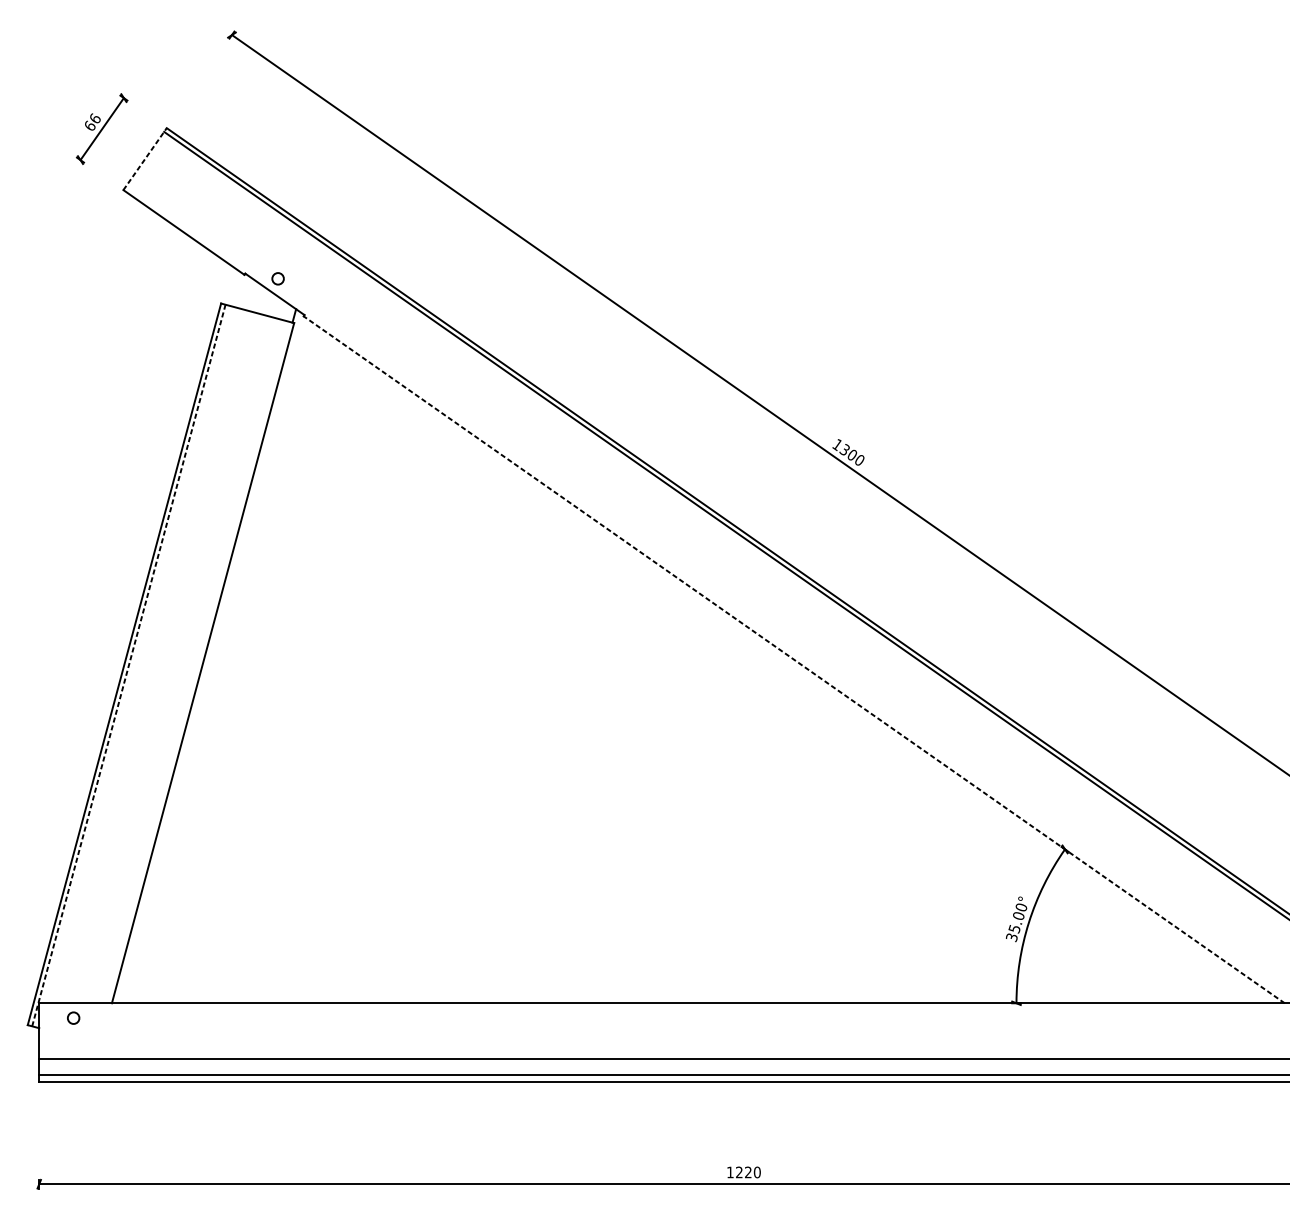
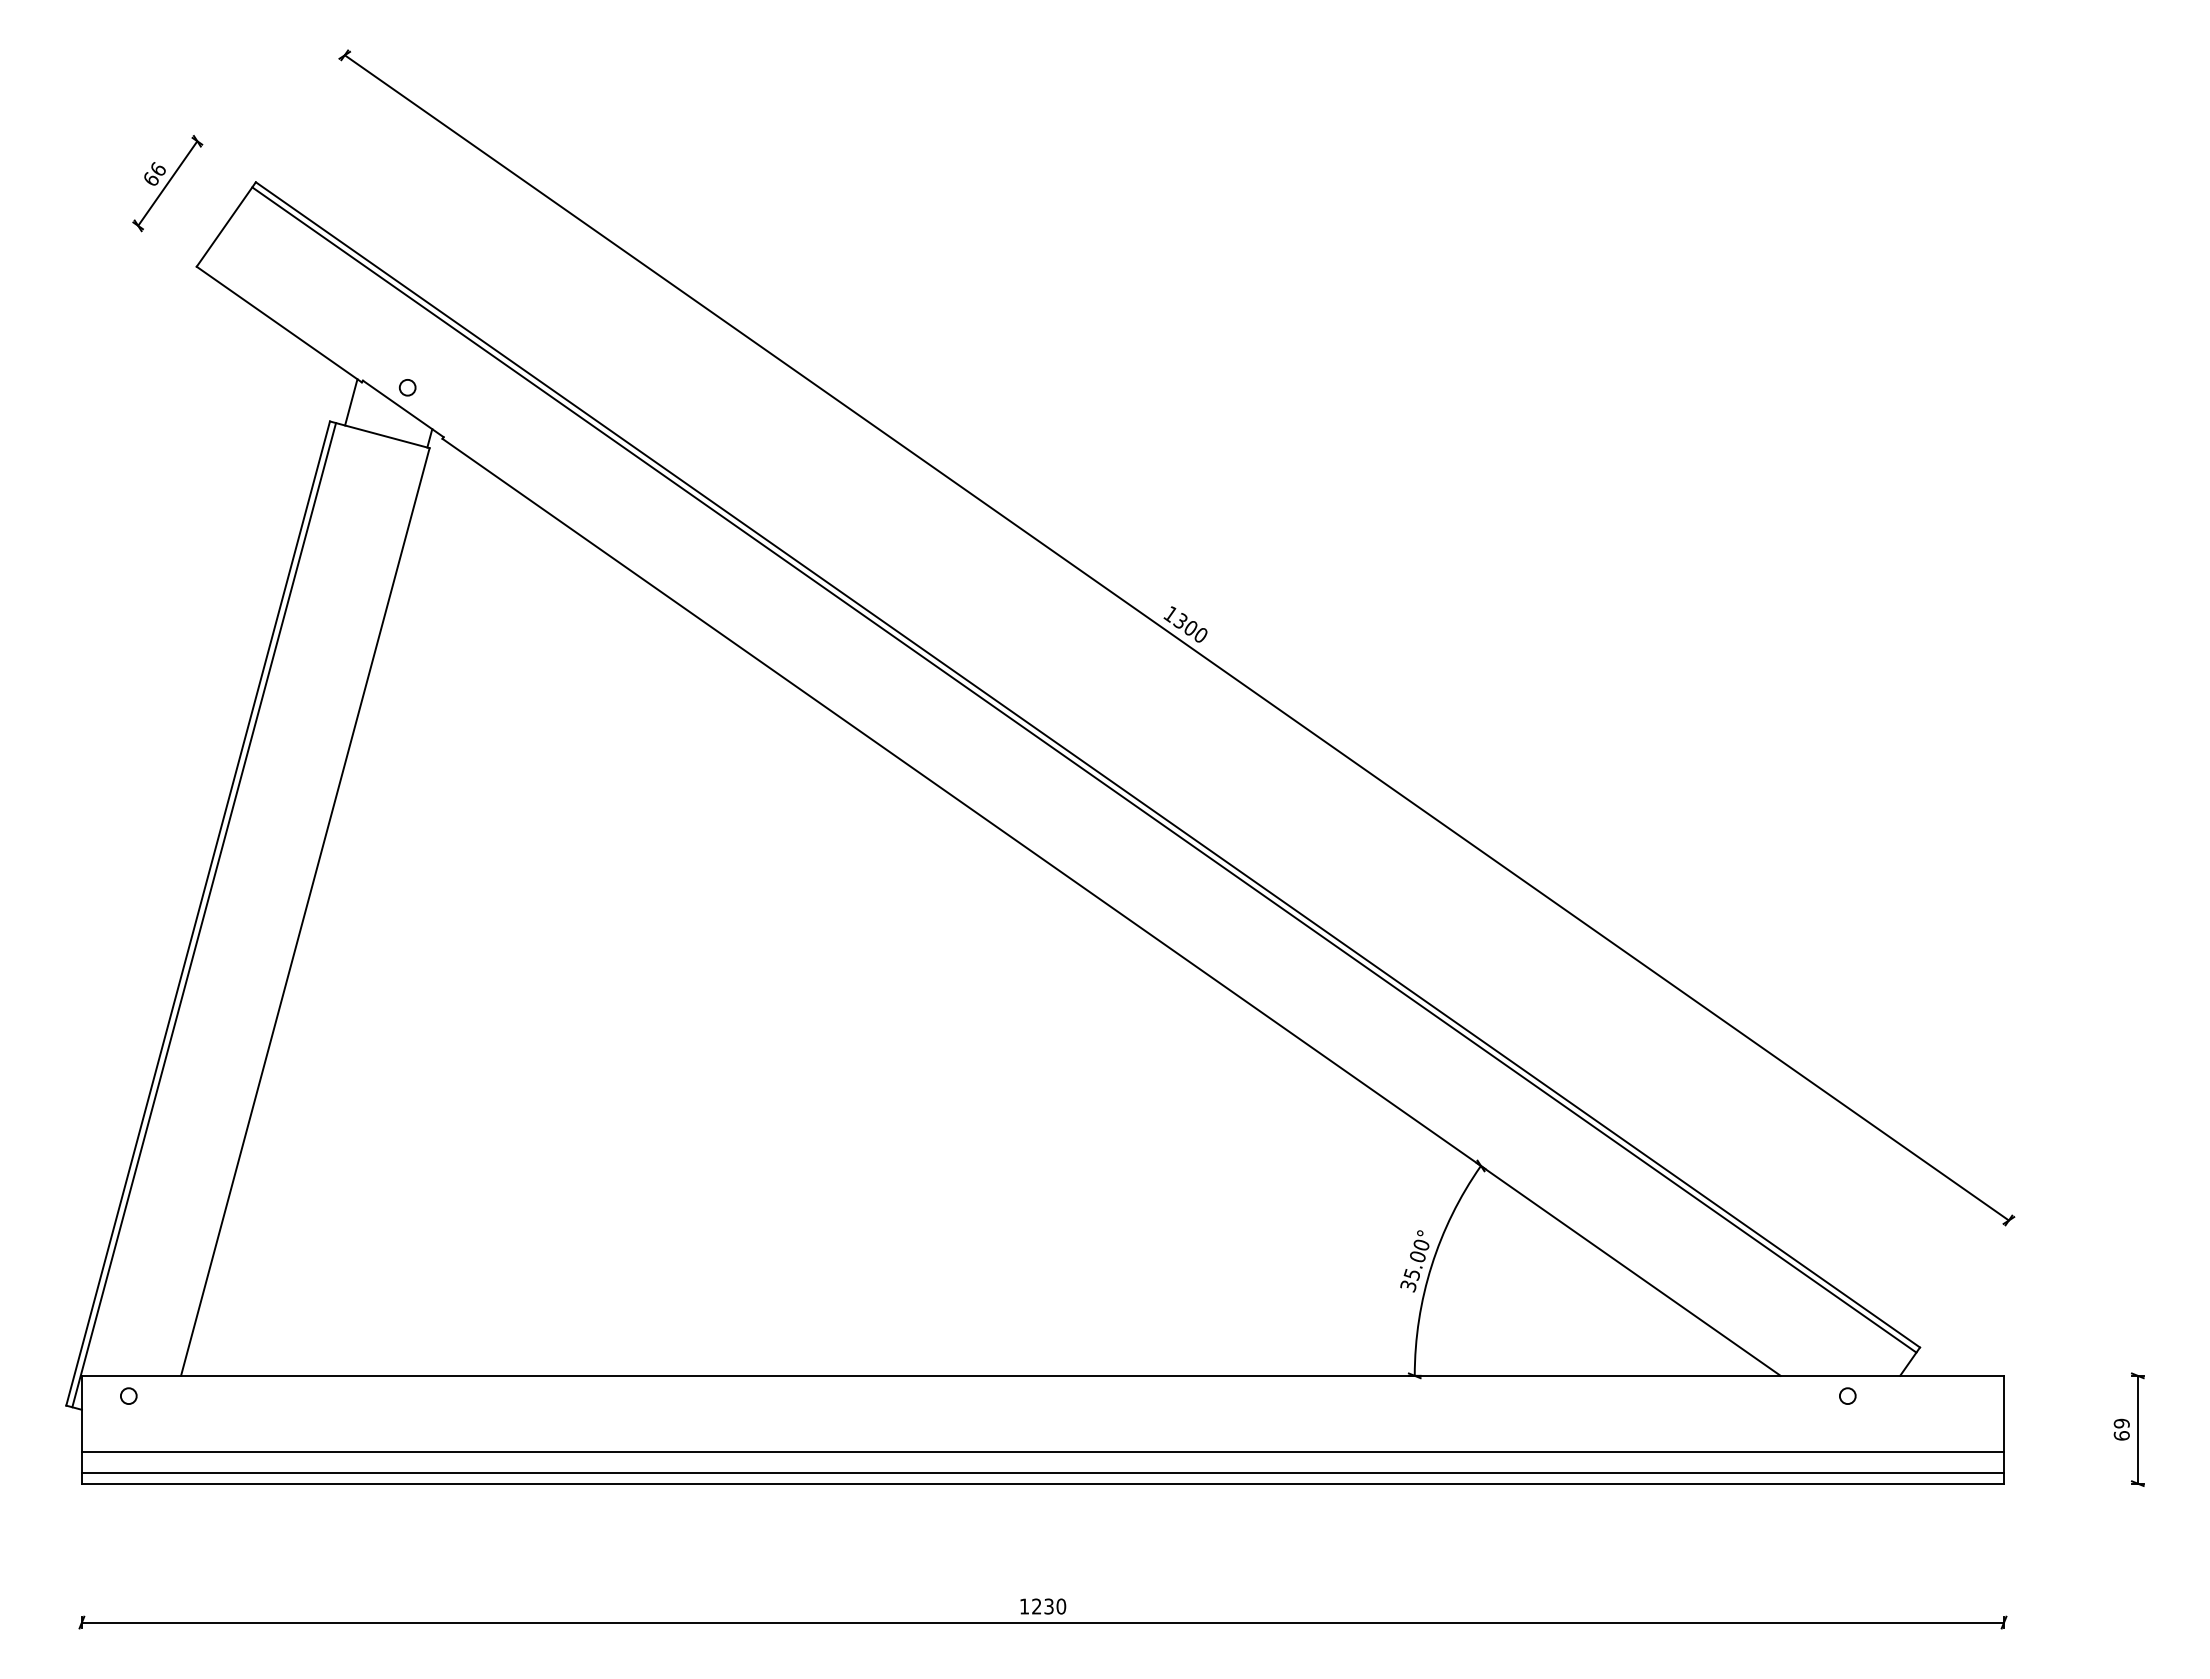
line: (145, 159) -> (226, 224), dashed -> solid
line: (236, 289) -> (351, 402), added
line: (794, 659) -> (1111, 907), dashed -> solid
line: (129, 665) -> (204, 914), dashed -> solid
text: (747, 1172) -> (1048, 1606), 1220 -> 1230

